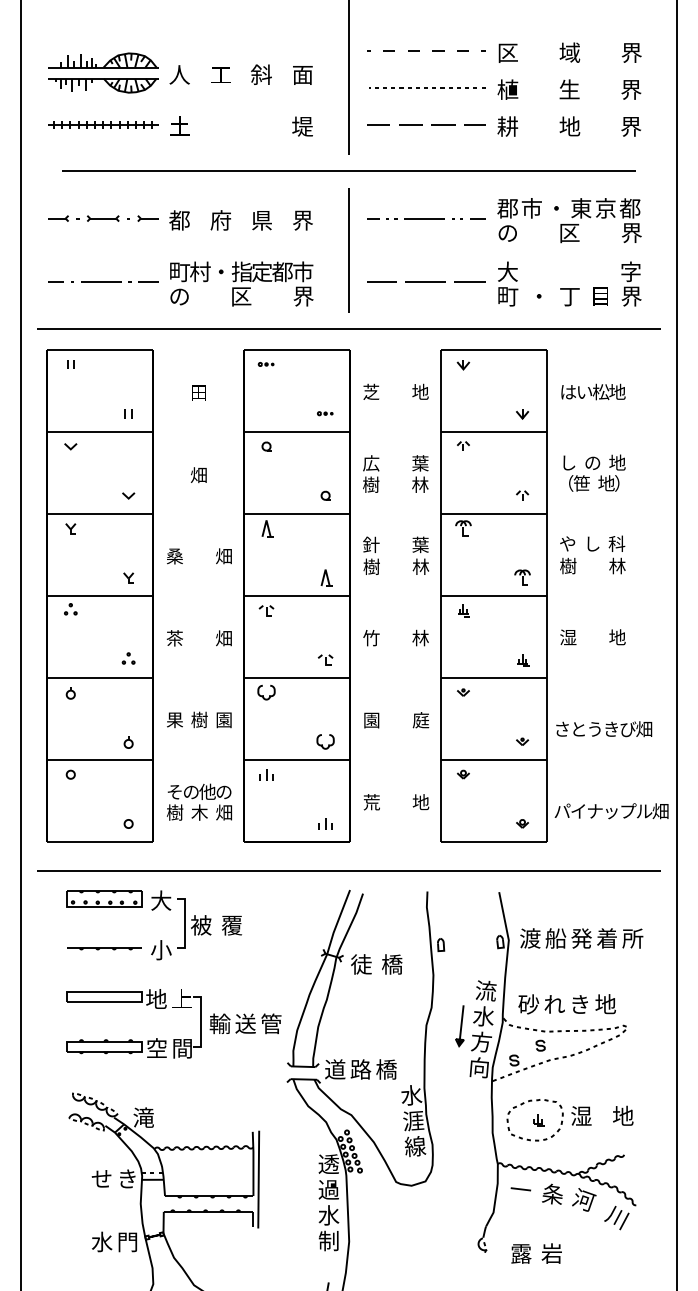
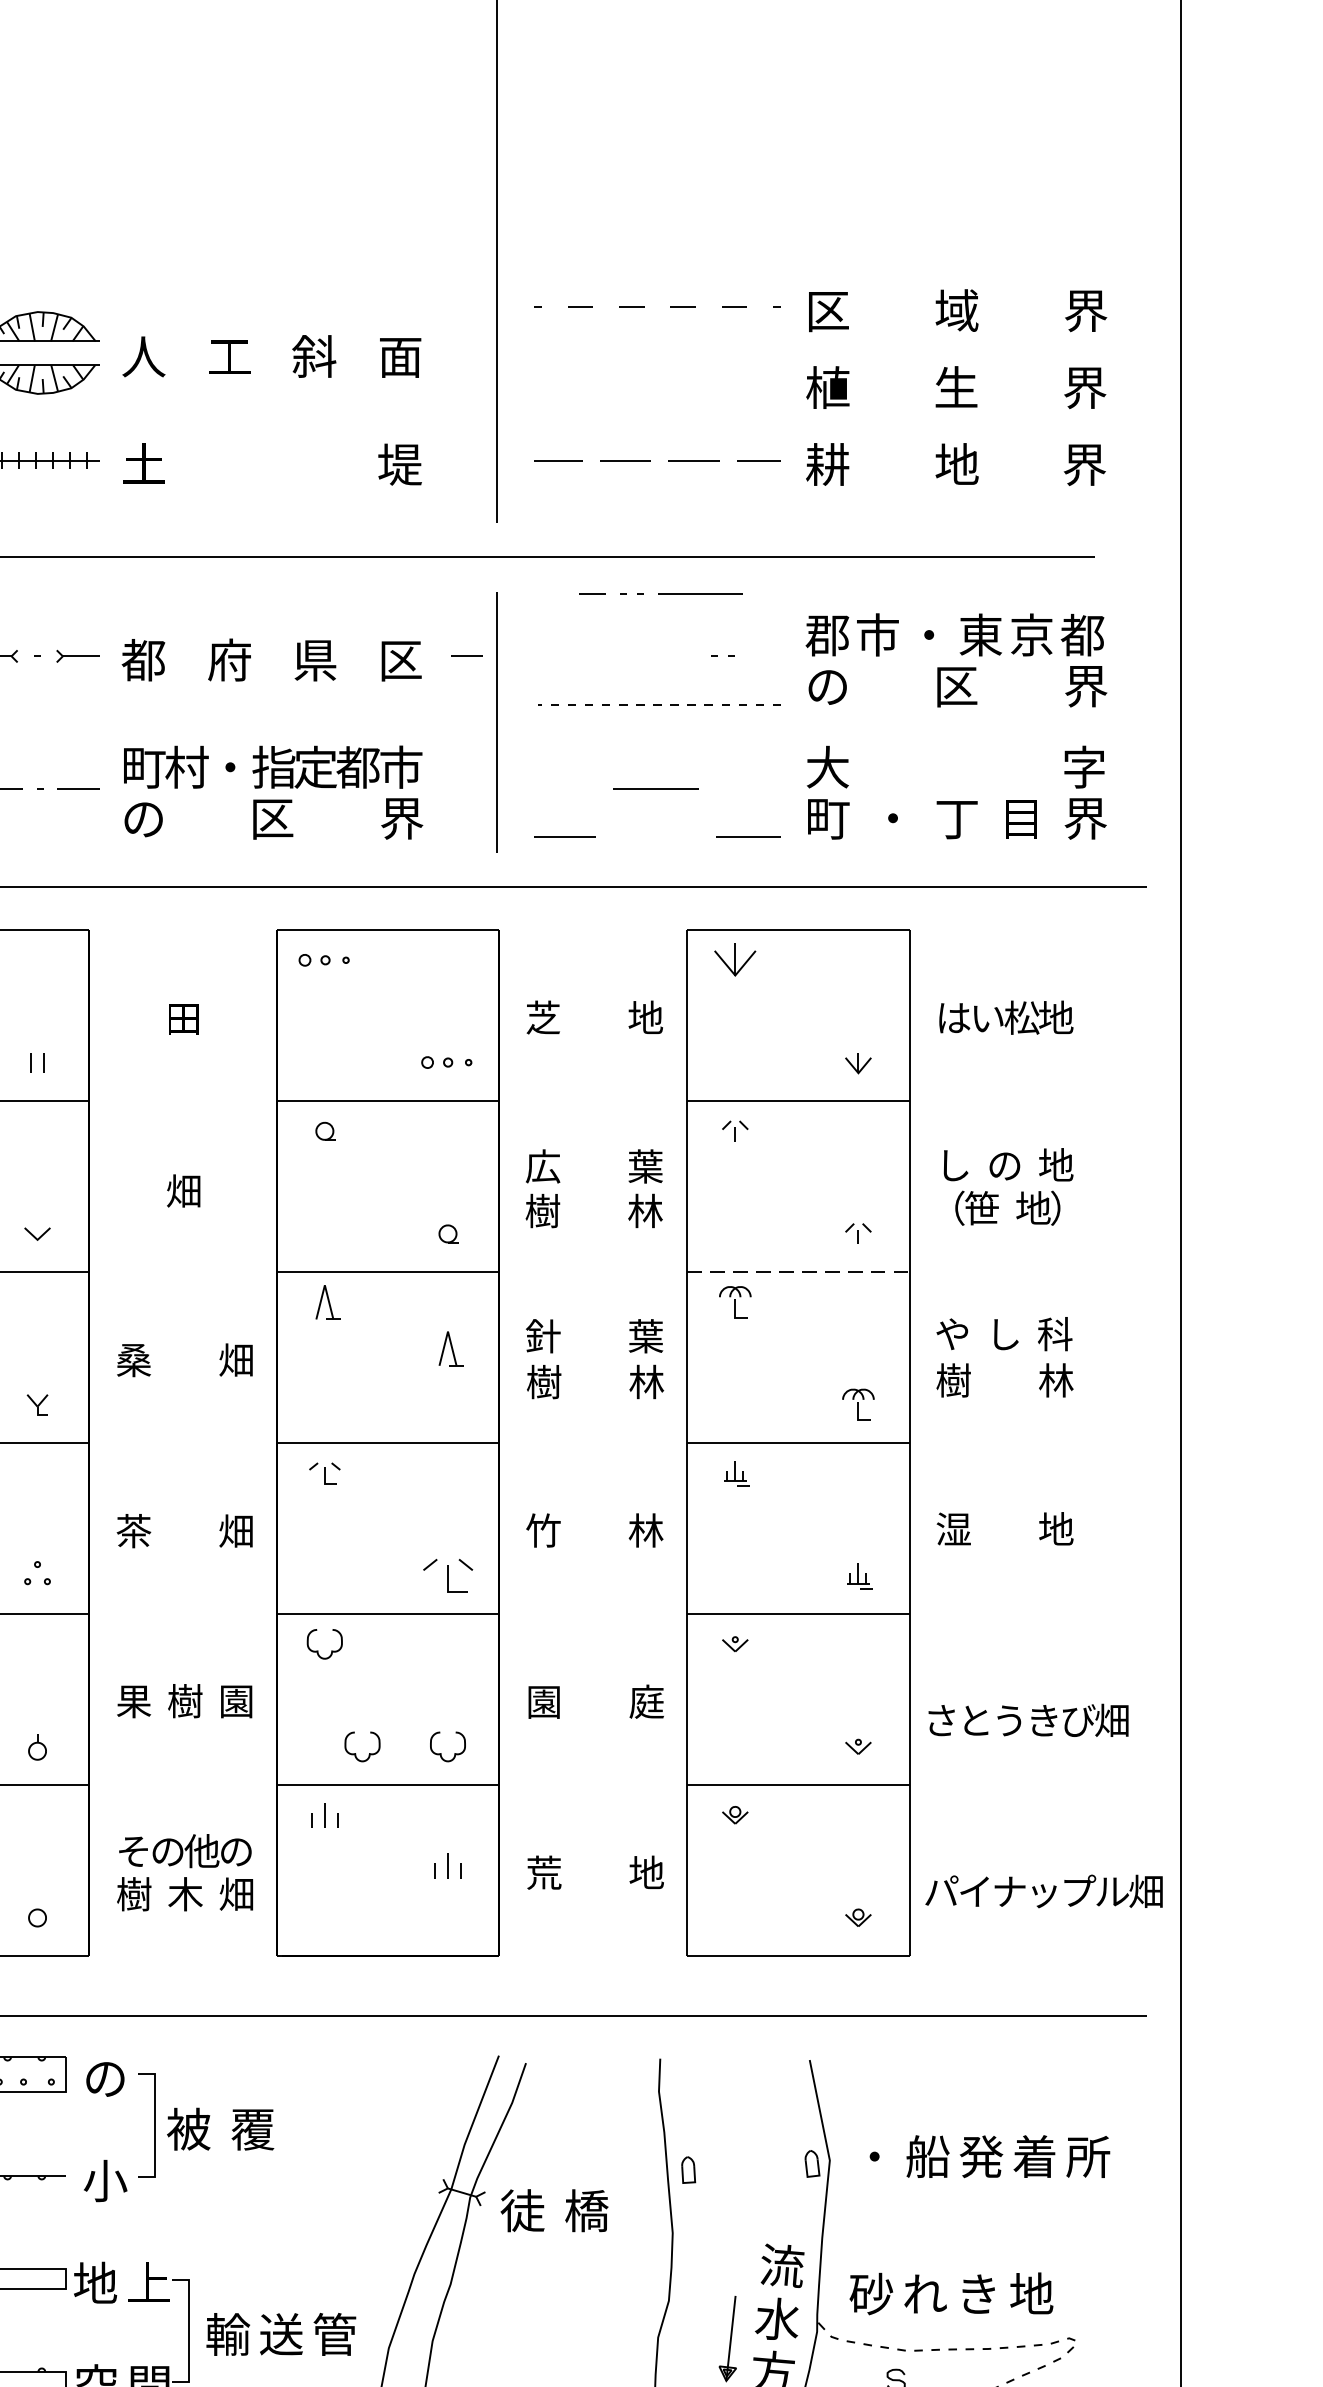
part: (427, 87) -> (660, 704), moved
line: (405, 218) -> (660, 593), moved
line: (477, 218) -> (466, 656), moved
text: (302, 220) -> (399, 660), 界 -> 区
line: (381, 281) -> (564, 835), moved
line: (469, 281) -> (747, 835), moved
part: (265, 364) -> (322, 960), size x1.6
part: (463, 365) -> (735, 962), size x1.6
part: (325, 413) -> (447, 1062), size x1.6
line: (494, 513) -> (799, 1270), solid -> dashed
part: (326, 577) -> (449, 1347), moved
part: (325, 659) -> (447, 1575), size x1.6
curve: (281, 744) -> (356, 1752), added
part: (325, 823) -> (447, 1864), moved
text: (161, 900) -> (105, 2077), 大 -> の
text: (530, 938) -> (874, 2156), 渡 -> ・

